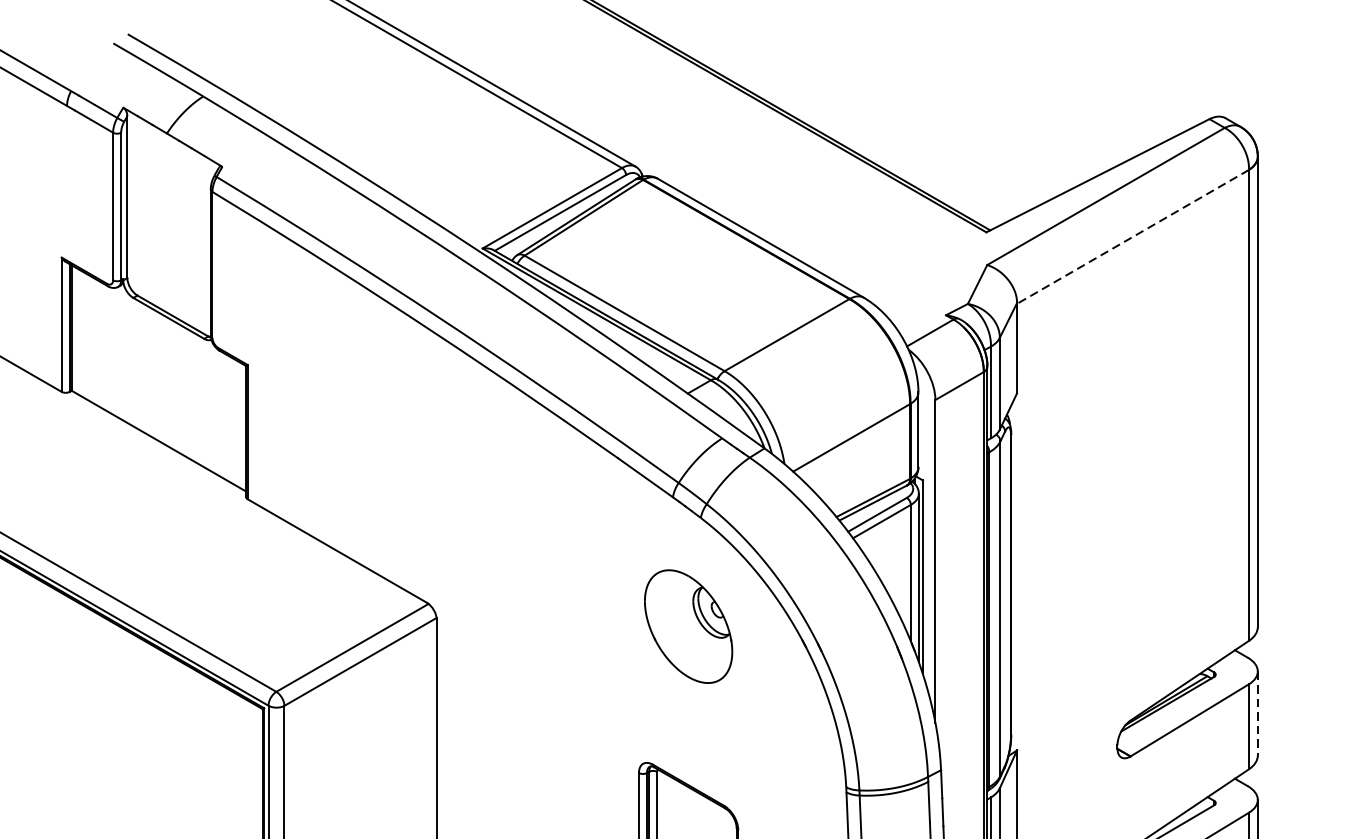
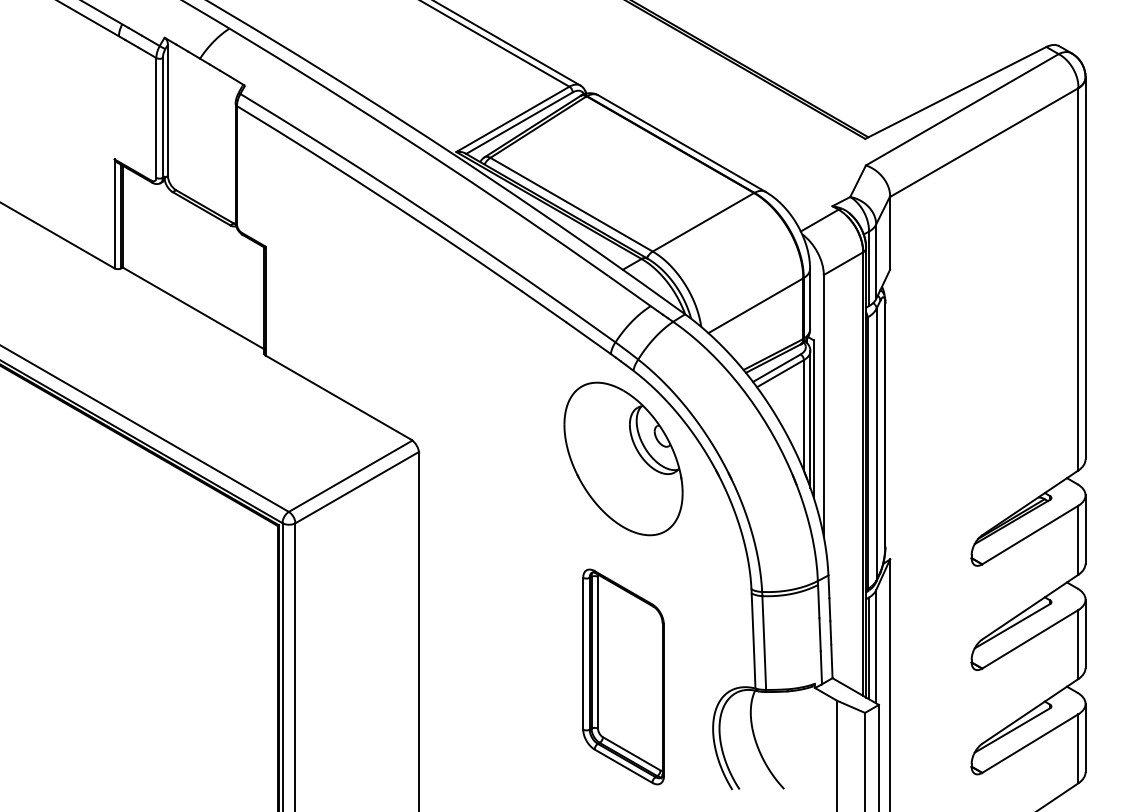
line: (1133, 236) -> (984, 142), dashed -> solid
part: (688, 626) -> (623, 458), size x1.67
line: (1257, 713) -> (1085, 529), dashed -> solid

